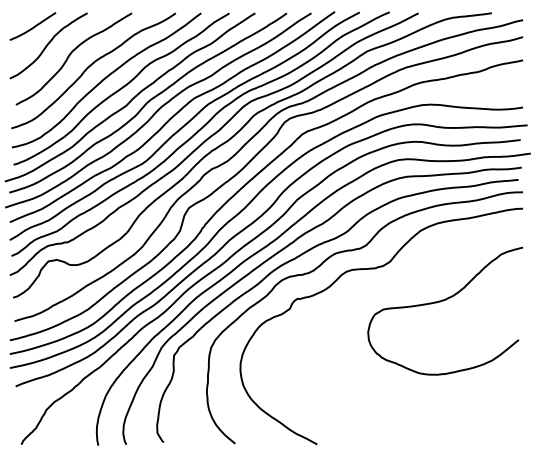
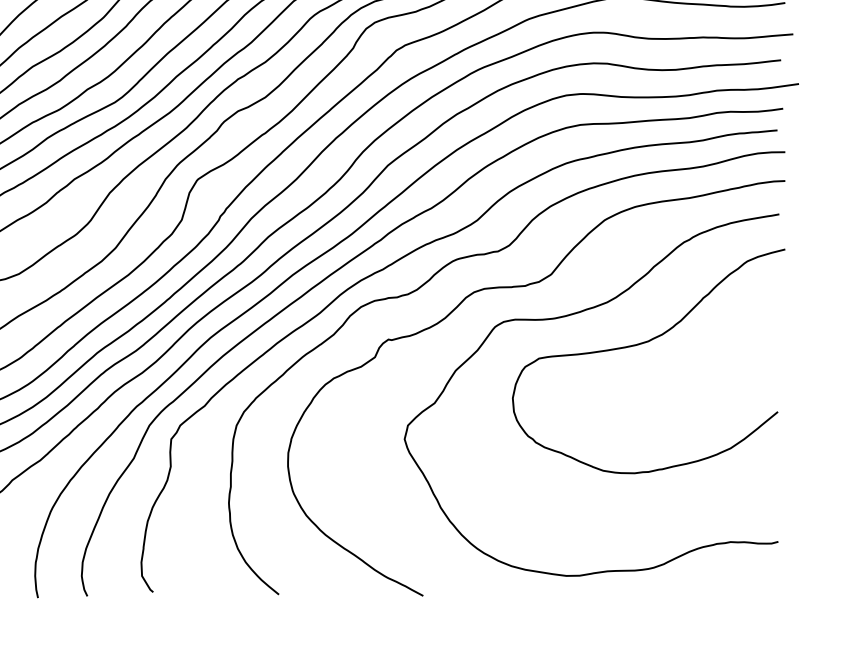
curve: (402, 285) -> (573, 316), added

